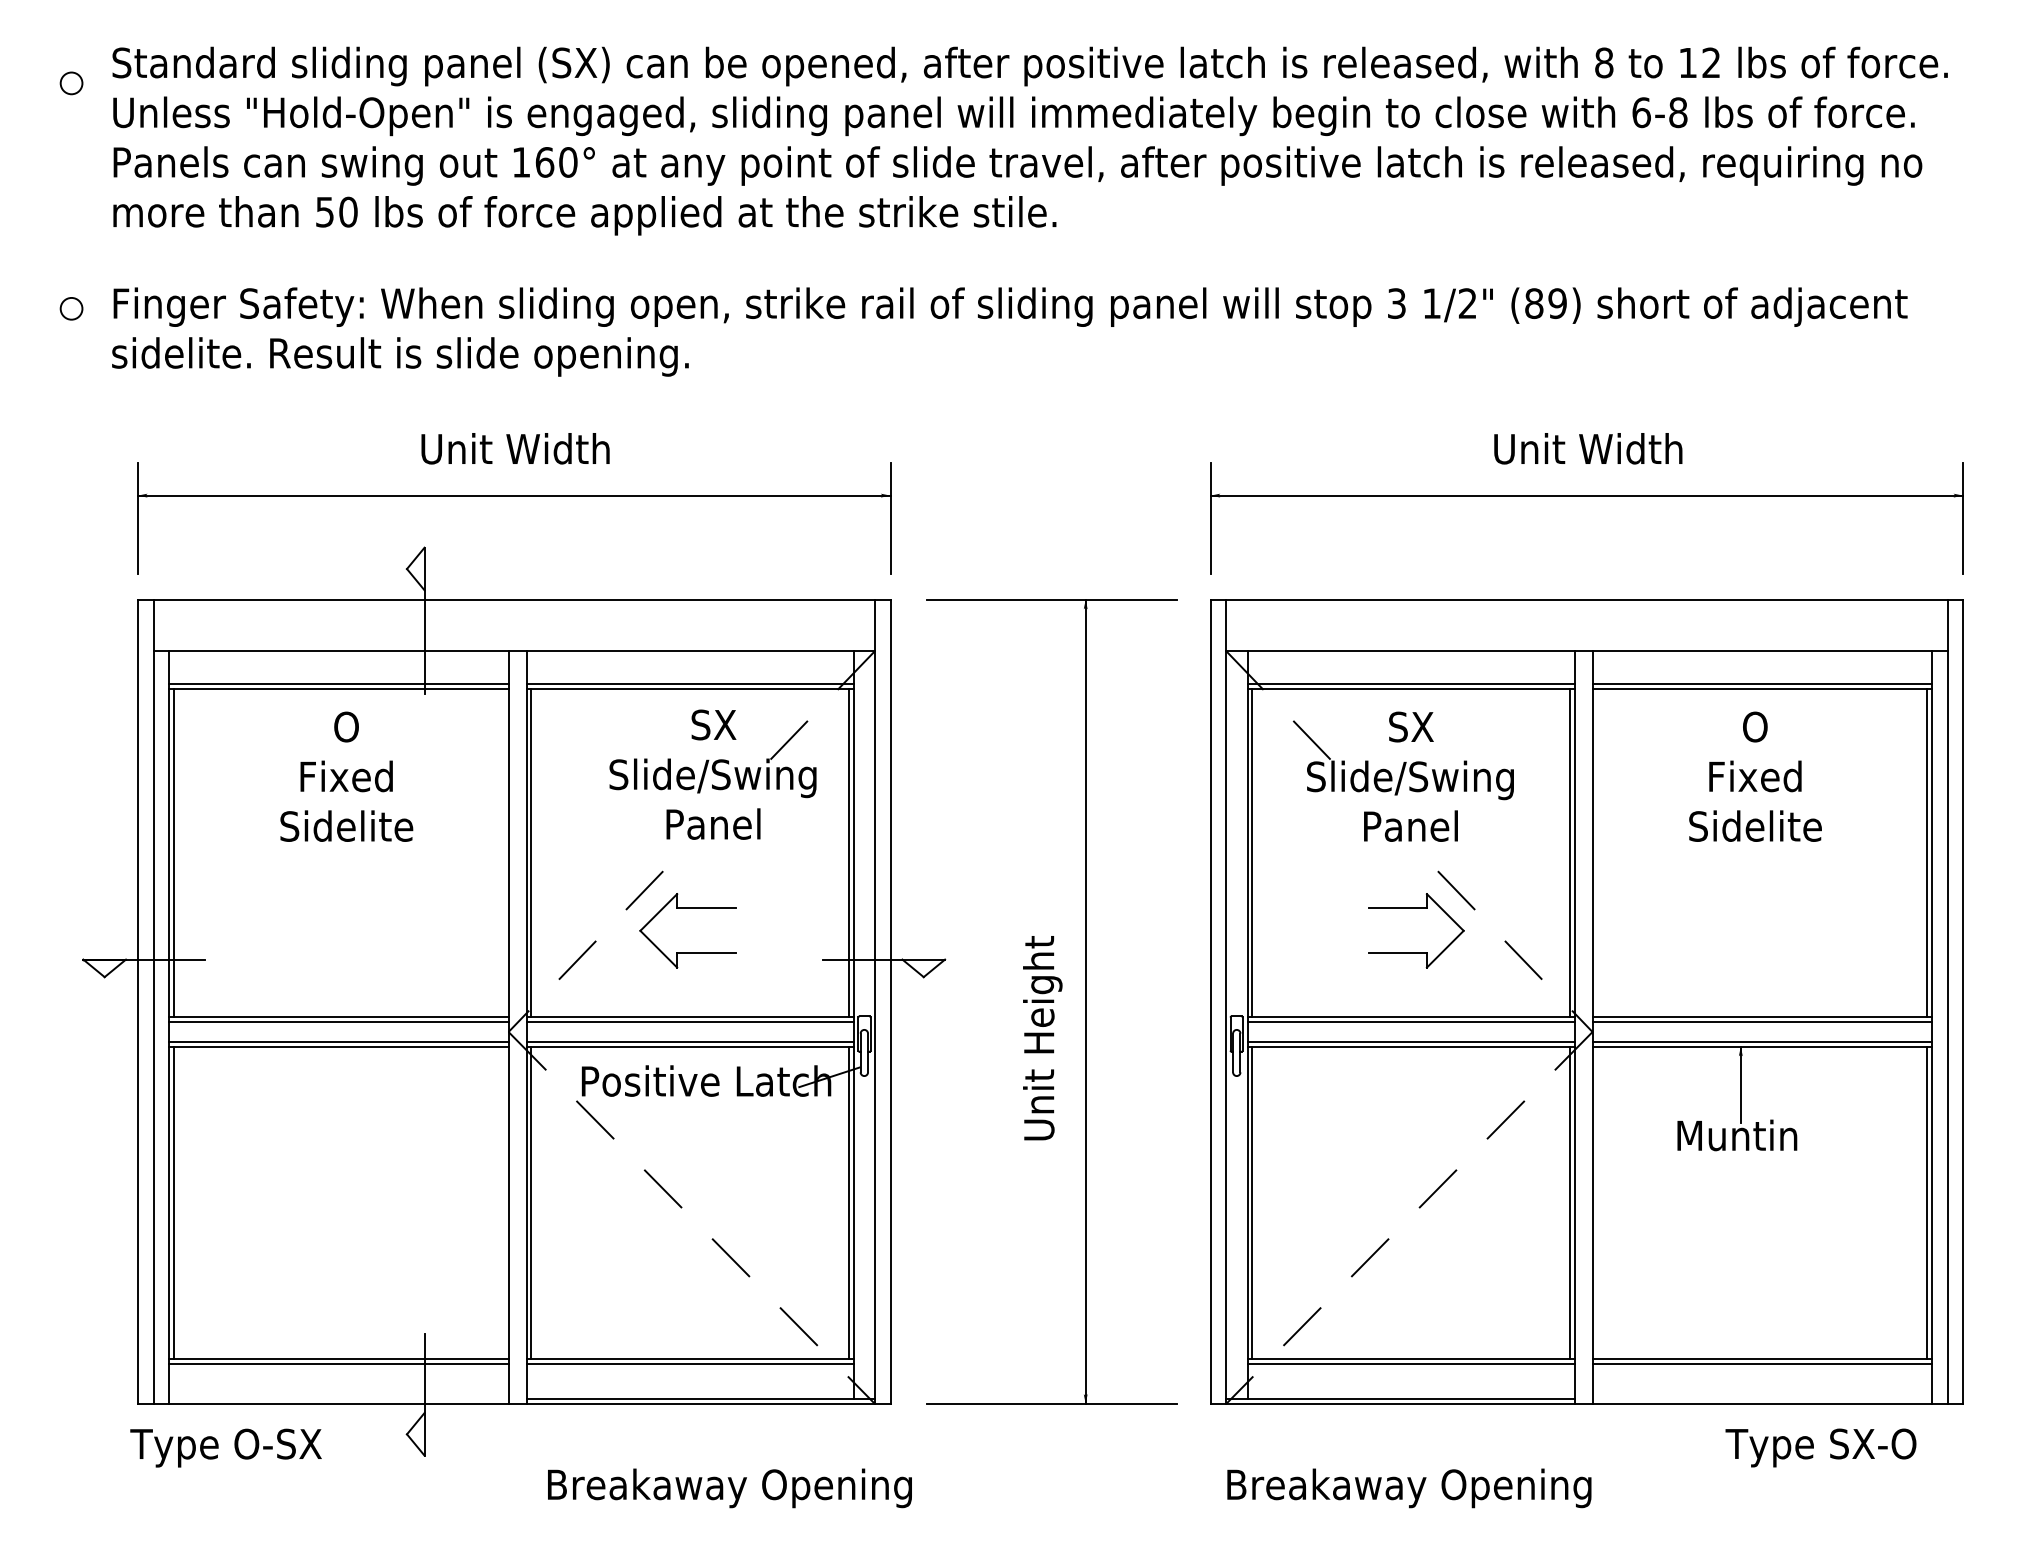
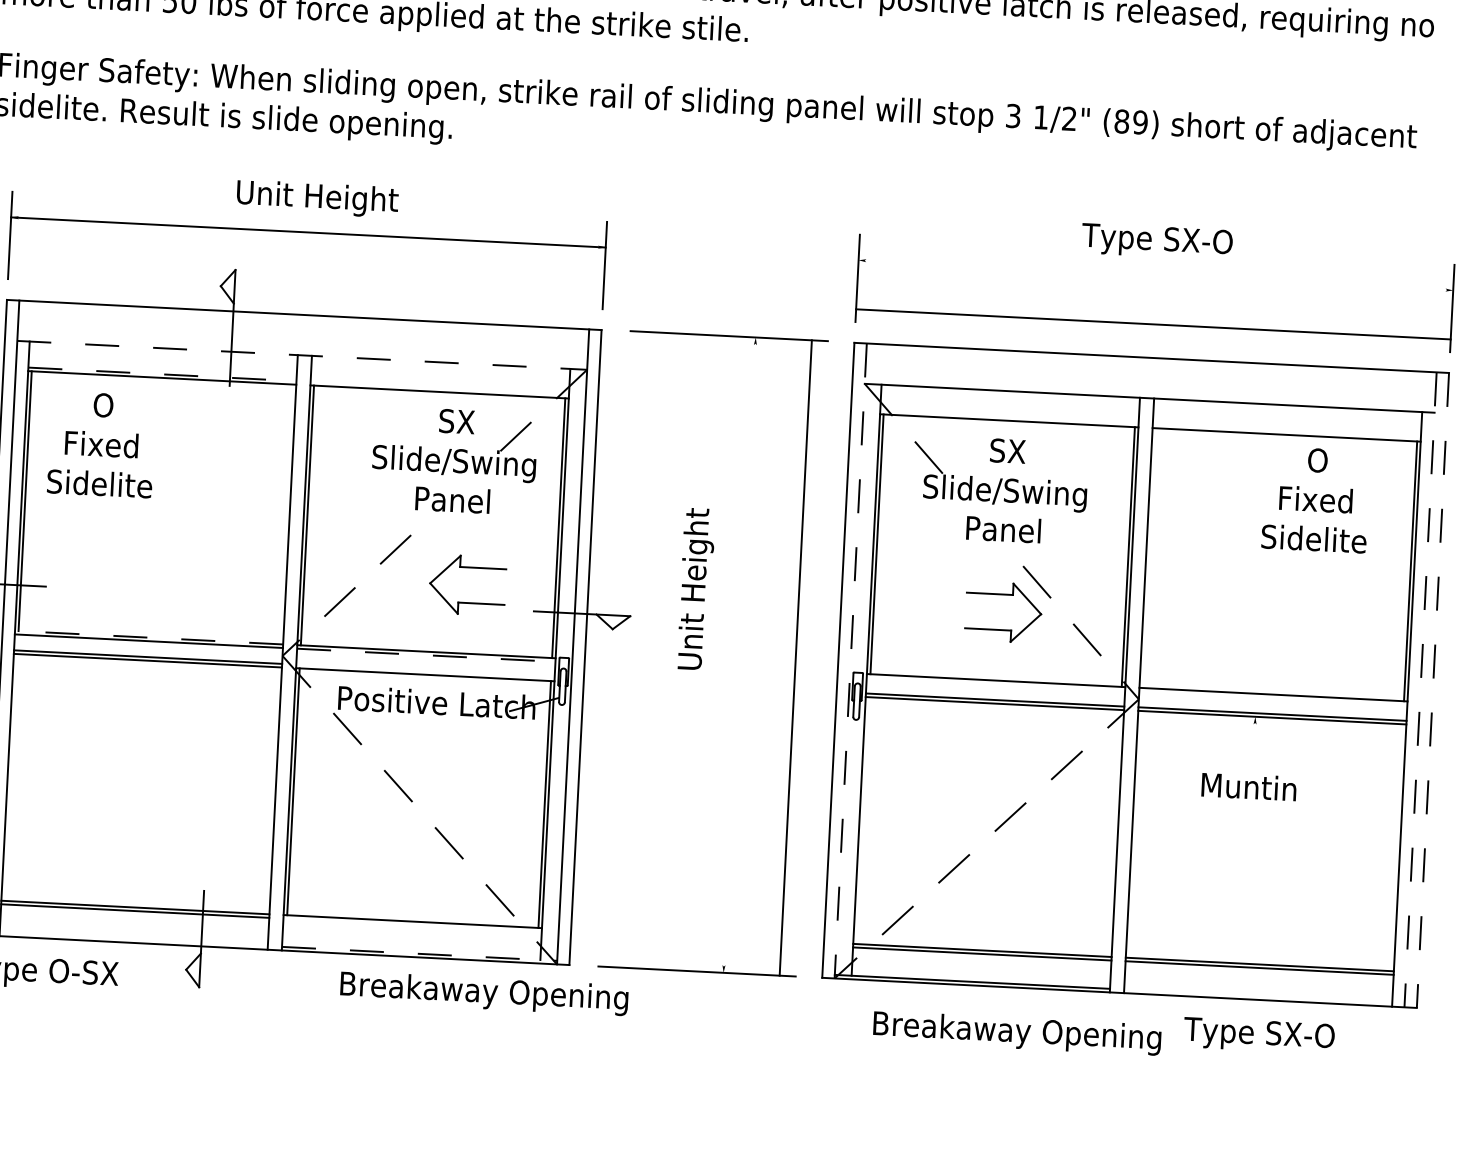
text: (565, 452) -> (350, 200), Unit Width -> Unit Height
text: (1586, 452) -> (1157, 241), Unit Width -> Type SX-O
line: (1586, 495) -> (1153, 324), moved
line: (514, 651) -> (302, 355), solid -> dashed
line: (338, 684) -> (162, 374), solid -> dashed
line: (689, 684) -> (439, 388), removed
line: (1410, 684) -> (1008, 417), removed
line: (1761, 684) -> (1286, 431), removed
text: (346, 776) -> (101, 444), moved
text: (1755, 776) -> (1316, 499), moved
part: (687, 908) -> (468, 567), moved
line: (1085, 1001) -> (795, 657), moved
line: (1226, 1001) -> (850, 660), solid -> dashed
line: (1947, 1001) -> (1420, 689), solid -> dashed
line: (1963, 1001) -> (1433, 690), solid -> dashed
line: (338, 1017) -> (148, 637), solid -> dashed
line: (690, 1021) -> (426, 654), solid -> dashed
line: (1410, 1021) -> (995, 683), removed
line: (1761, 1021) -> (1272, 697), removed
text: (1042, 1038) -> (696, 589), moved
line: (689, 1042) -> (425, 671), removed
line: (1740, 1084) -> (1253, 746), removed
line: (173, 1202) -> (11, 777), removed
line: (1252, 1202) -> (863, 820), removed
line: (1570, 1202) -> (1114, 833), removed
line: (1927, 1202) -> (1396, 847), removed
line: (689, 1363) -> (412, 925), removed
line: (701, 1399) -> (420, 954), solid -> dashed
text: (1820, 1447) -> (1258, 1035), moved
text: (729, 1488) -> (483, 993), moved
text: (1409, 1488) -> (1017, 1033), moved

